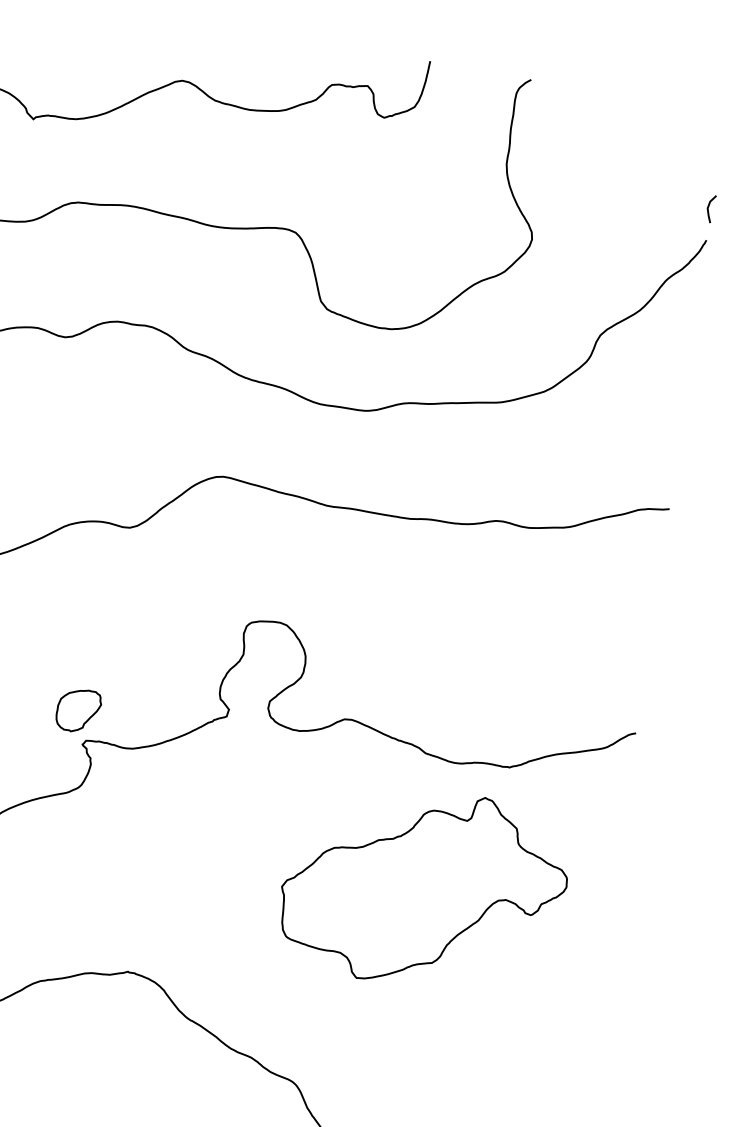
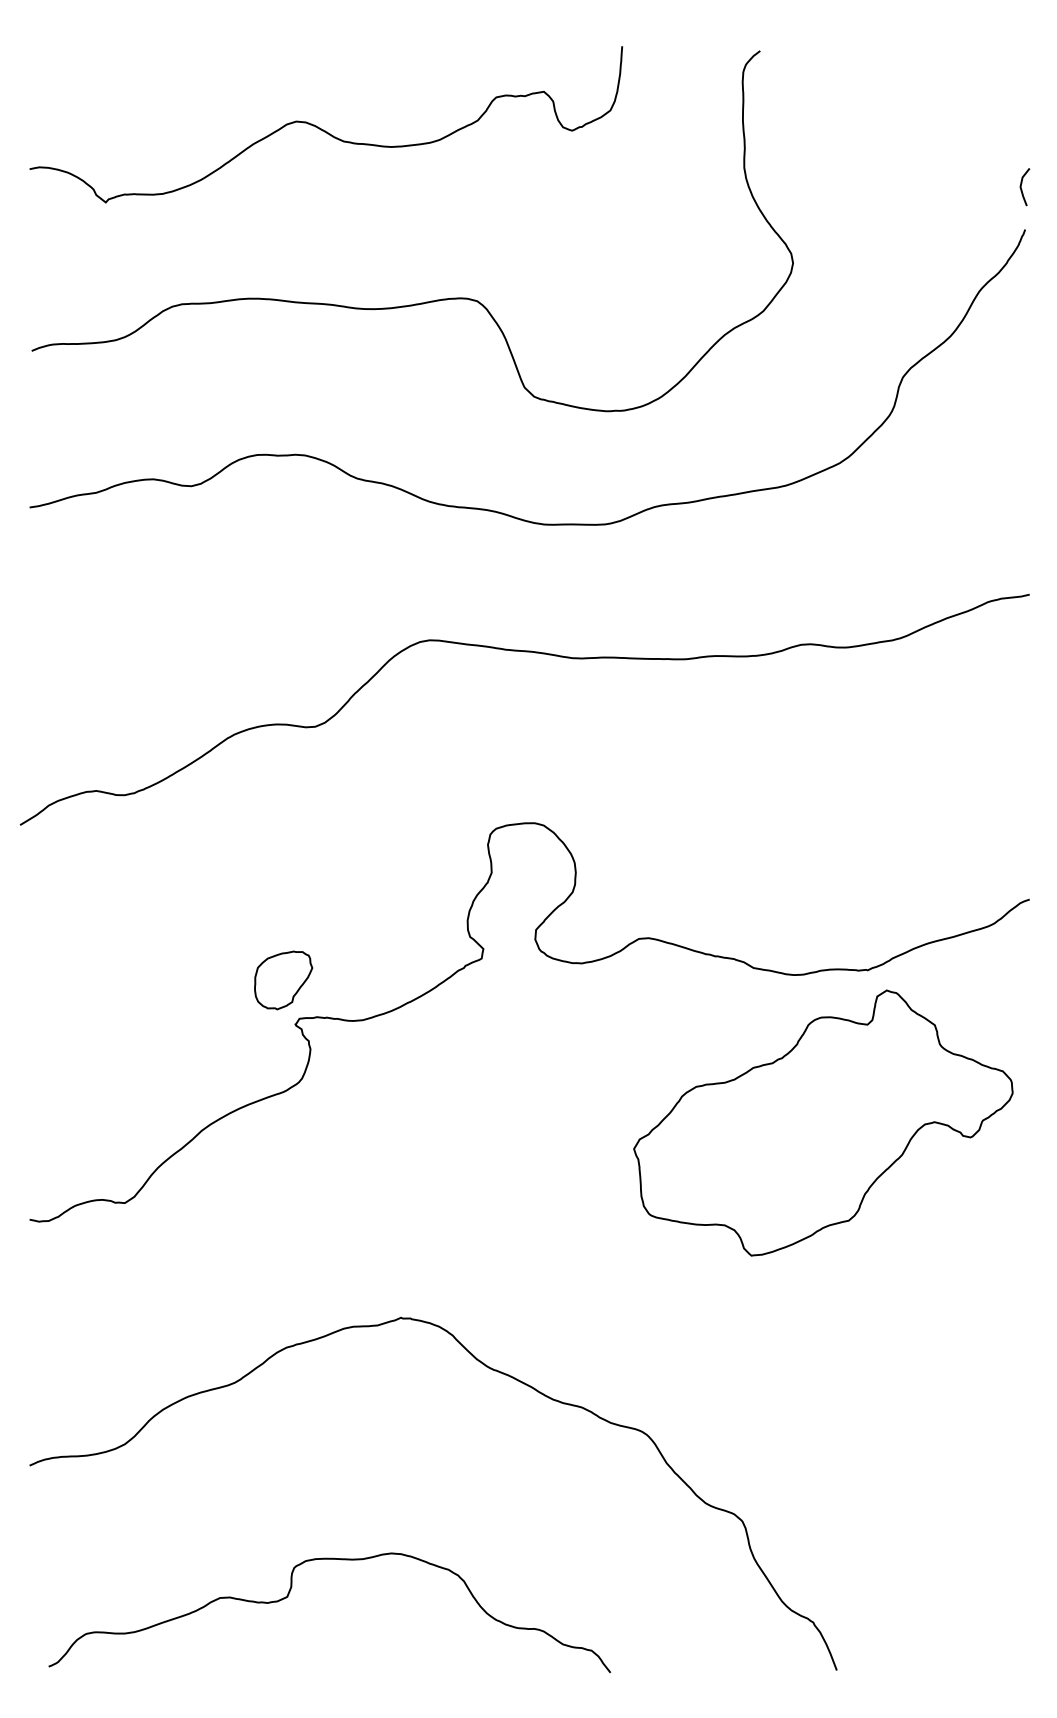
part: (424, 888) -> (823, 1122), moved

